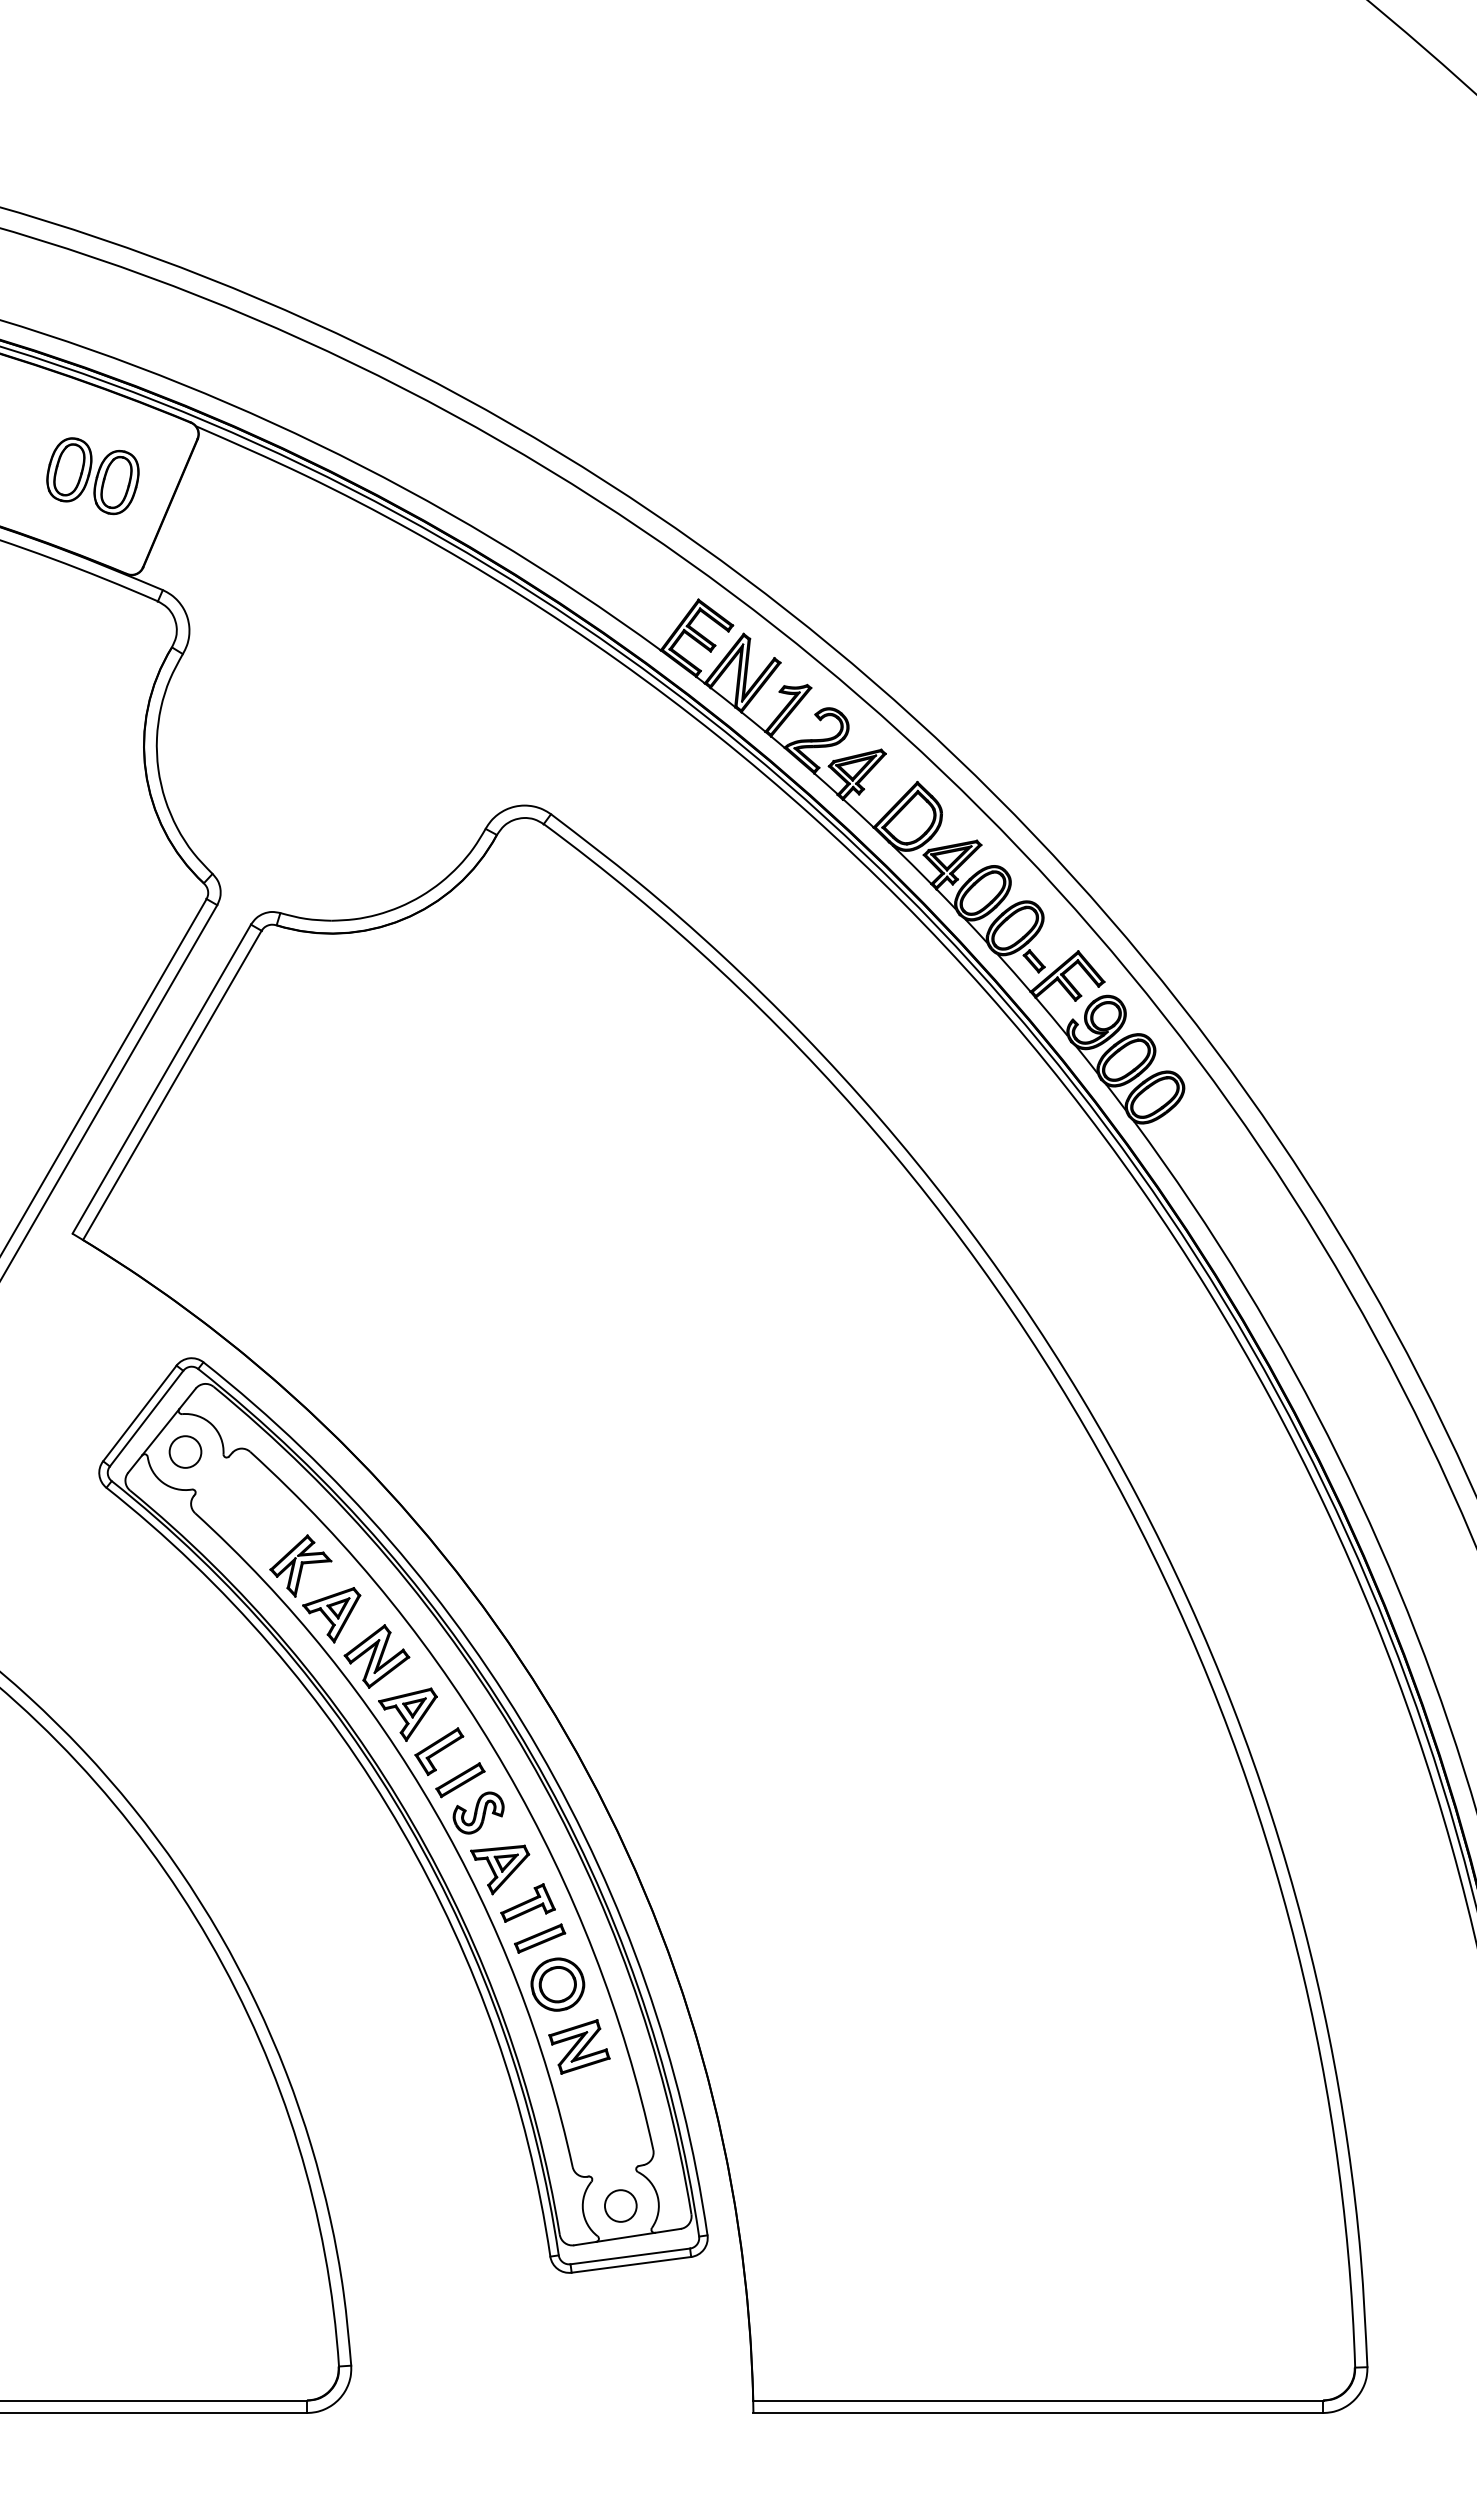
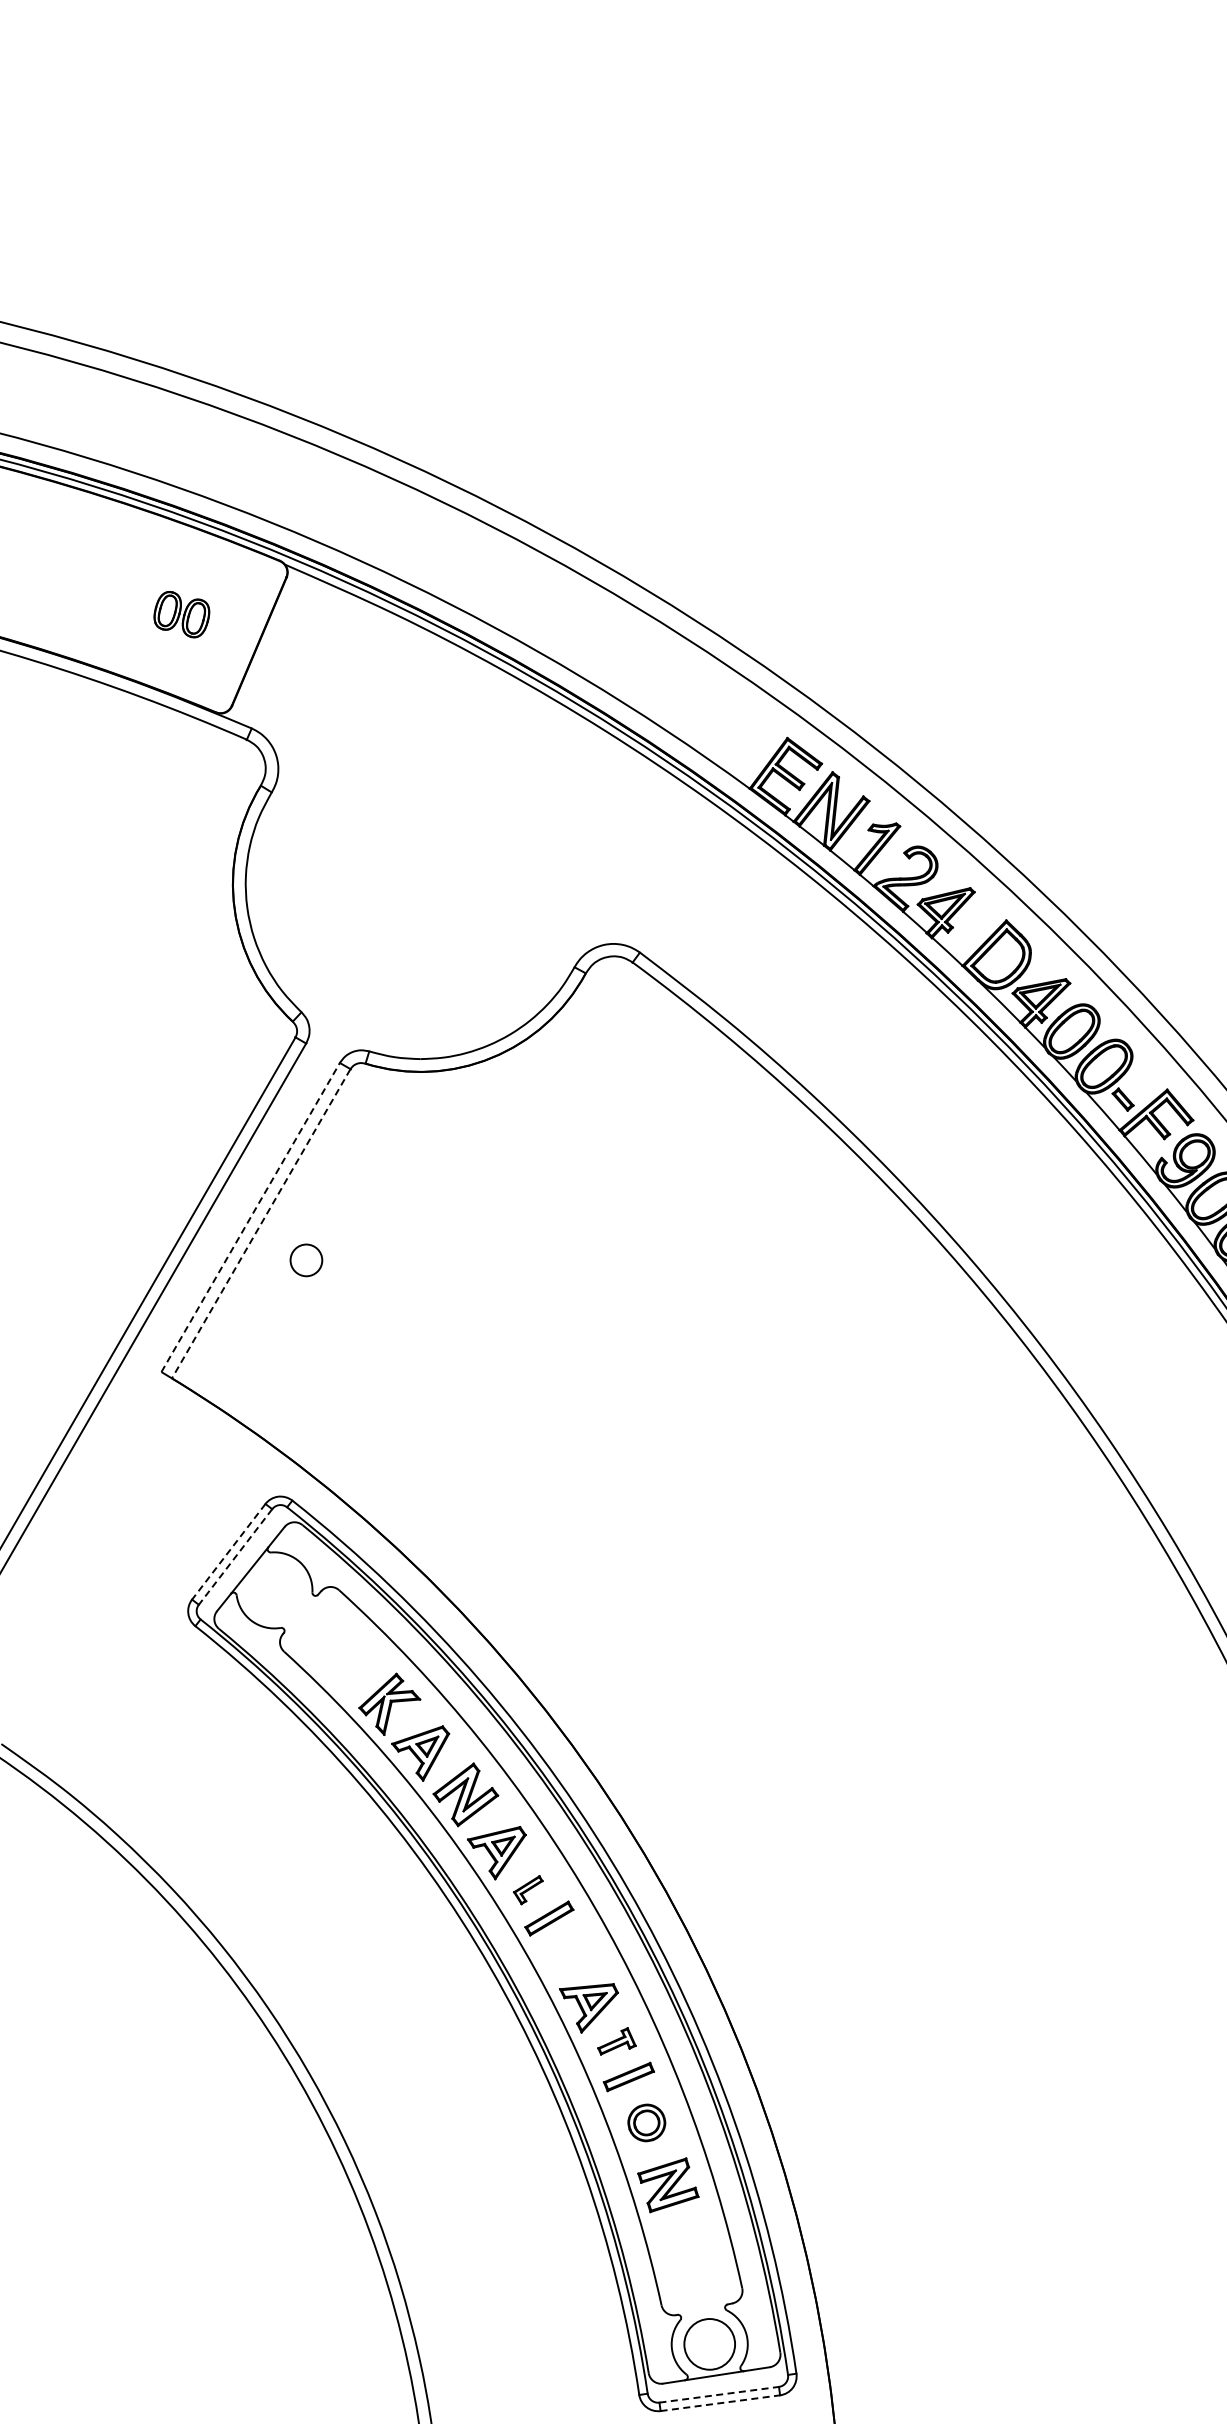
part: (92, 476) -> (181, 614), size x0.6
line: (162, 1078) -> (251, 1216), solid -> dashed
line: (172, 1085) -> (261, 1223), solid -> dashed
line: (139, 1413) -> (228, 1551), solid -> dashed
line: (146, 1419) -> (235, 1557), solid -> dashed
circle: (185, 1451) -> (306, 1259), moved
part: (439, 1751) -> (528, 1889), size x0.6
part: (478, 1812) -> (567, 1950), removed
part: (527, 1902) -> (616, 2040), size x0.7
part: (557, 1984) -> (646, 2122), size x0.7
circle: (620, 2205) -> (709, 2343), size x1.6
line: (630, 2256) -> (719, 2394), solid -> dashed
line: (631, 2264) -> (720, 2402), solid -> dashed

